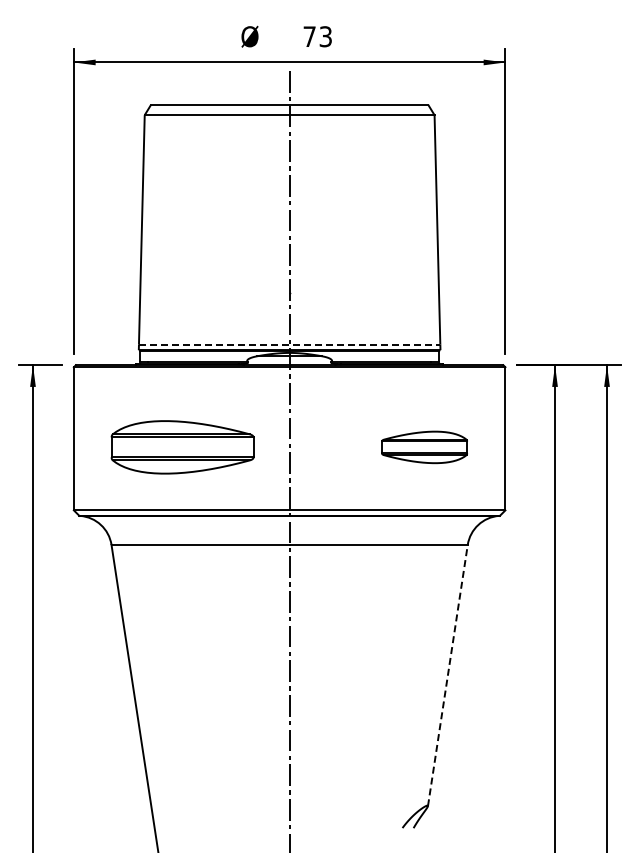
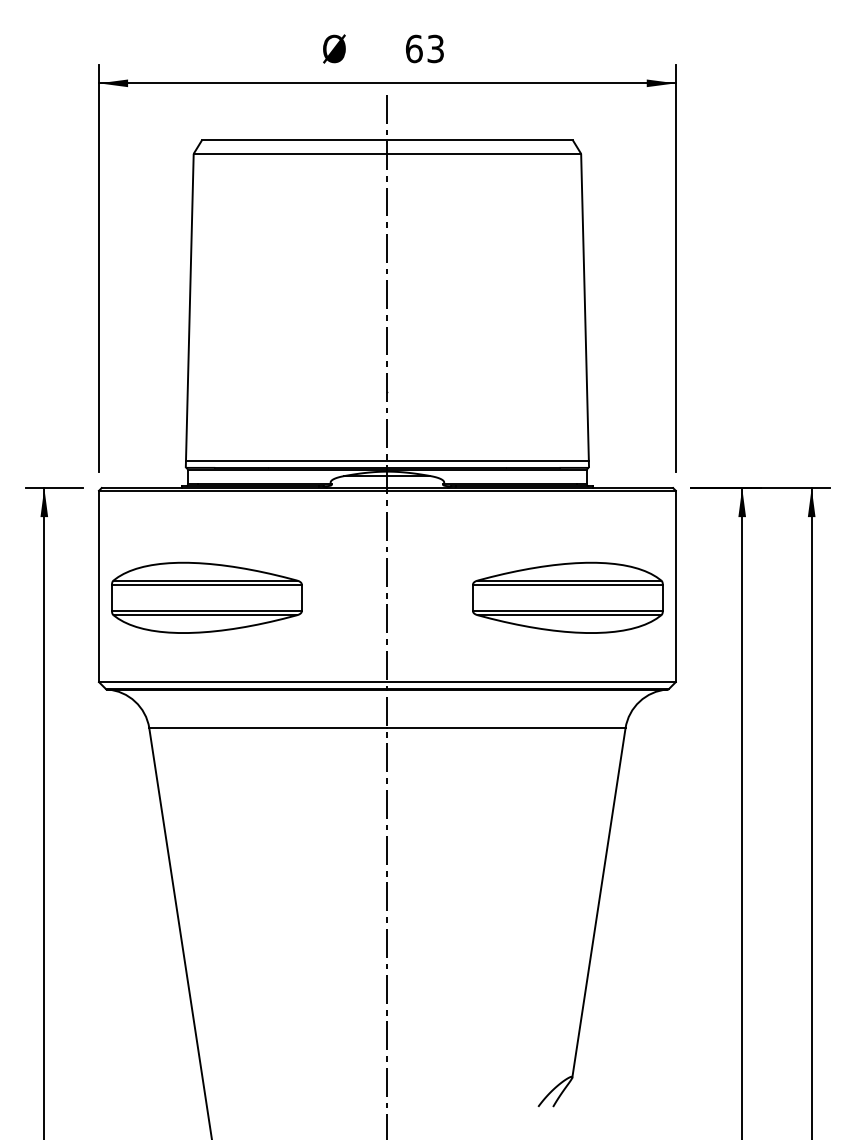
text: (309, 36) -> (413, 48), 73 -> 63
line: (289, 344) -> (387, 460), dashed -> solid
part: (182, 447) -> (206, 598), moved
part: (424, 447) -> (567, 598), size x1.67
line: (447, 675) -> (598, 902), dashed -> solid

